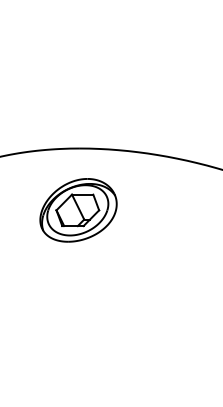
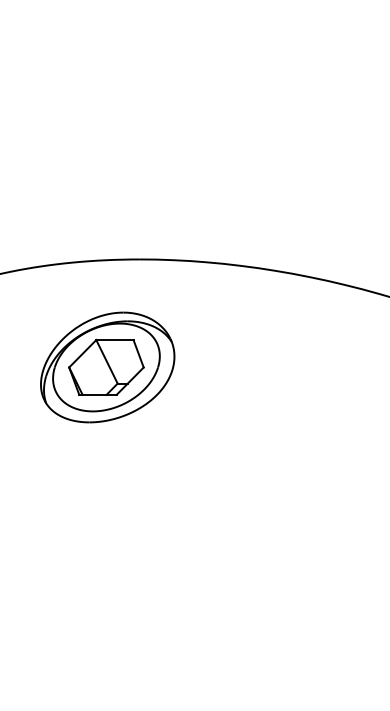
part: (78, 210) -> (107, 367), moved

